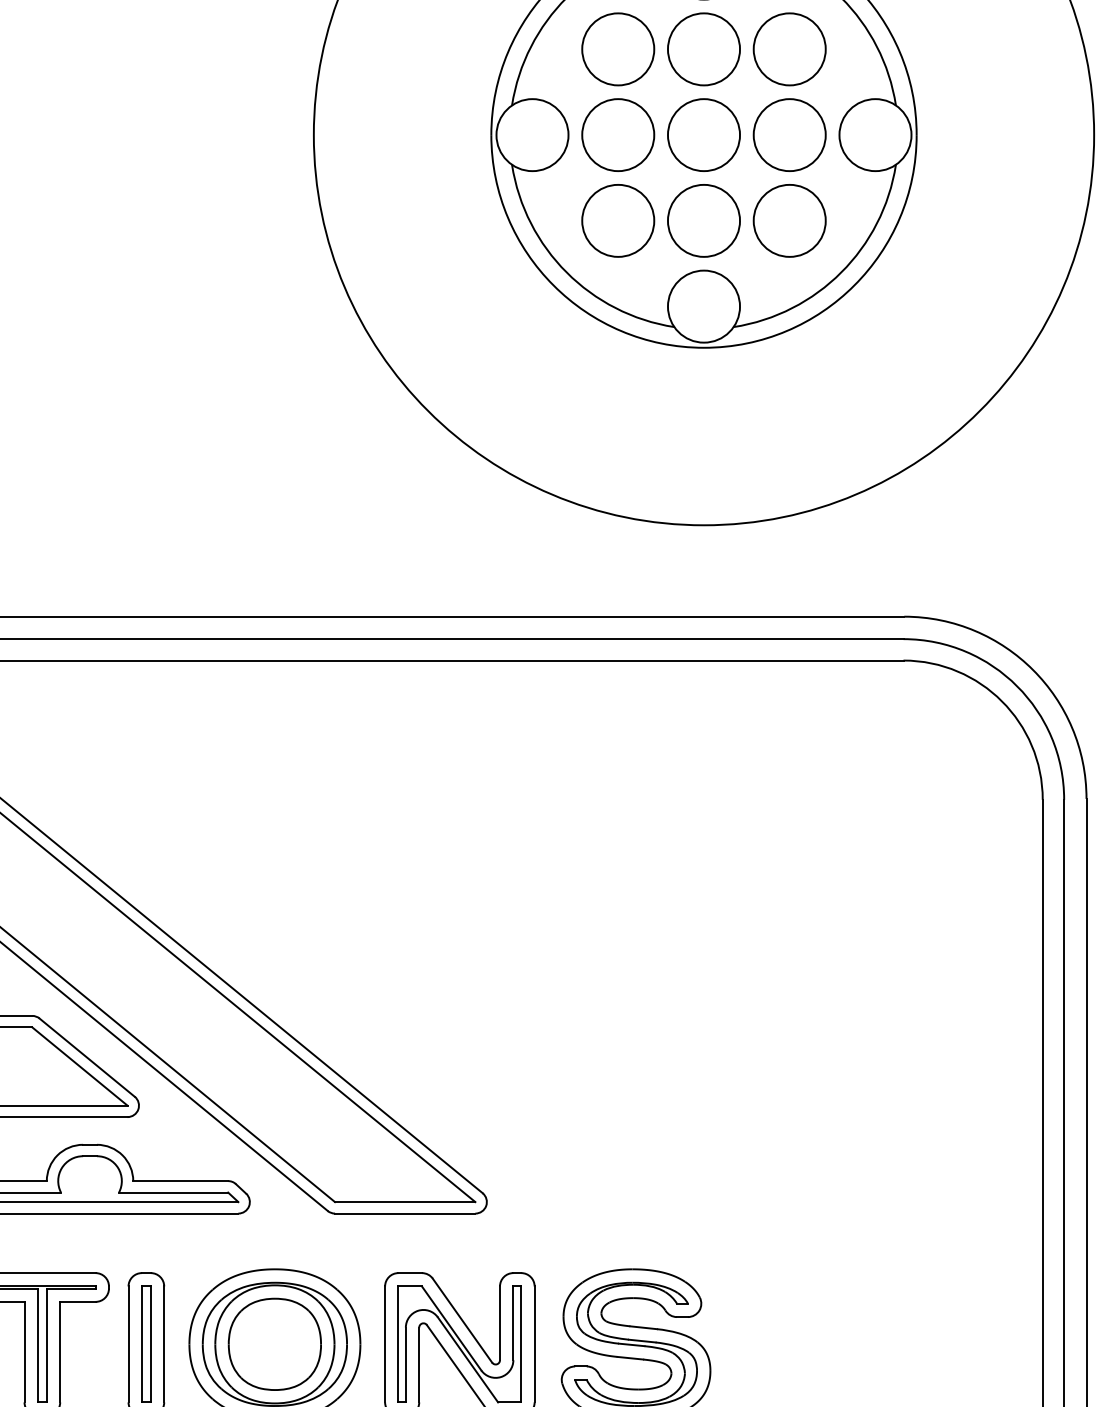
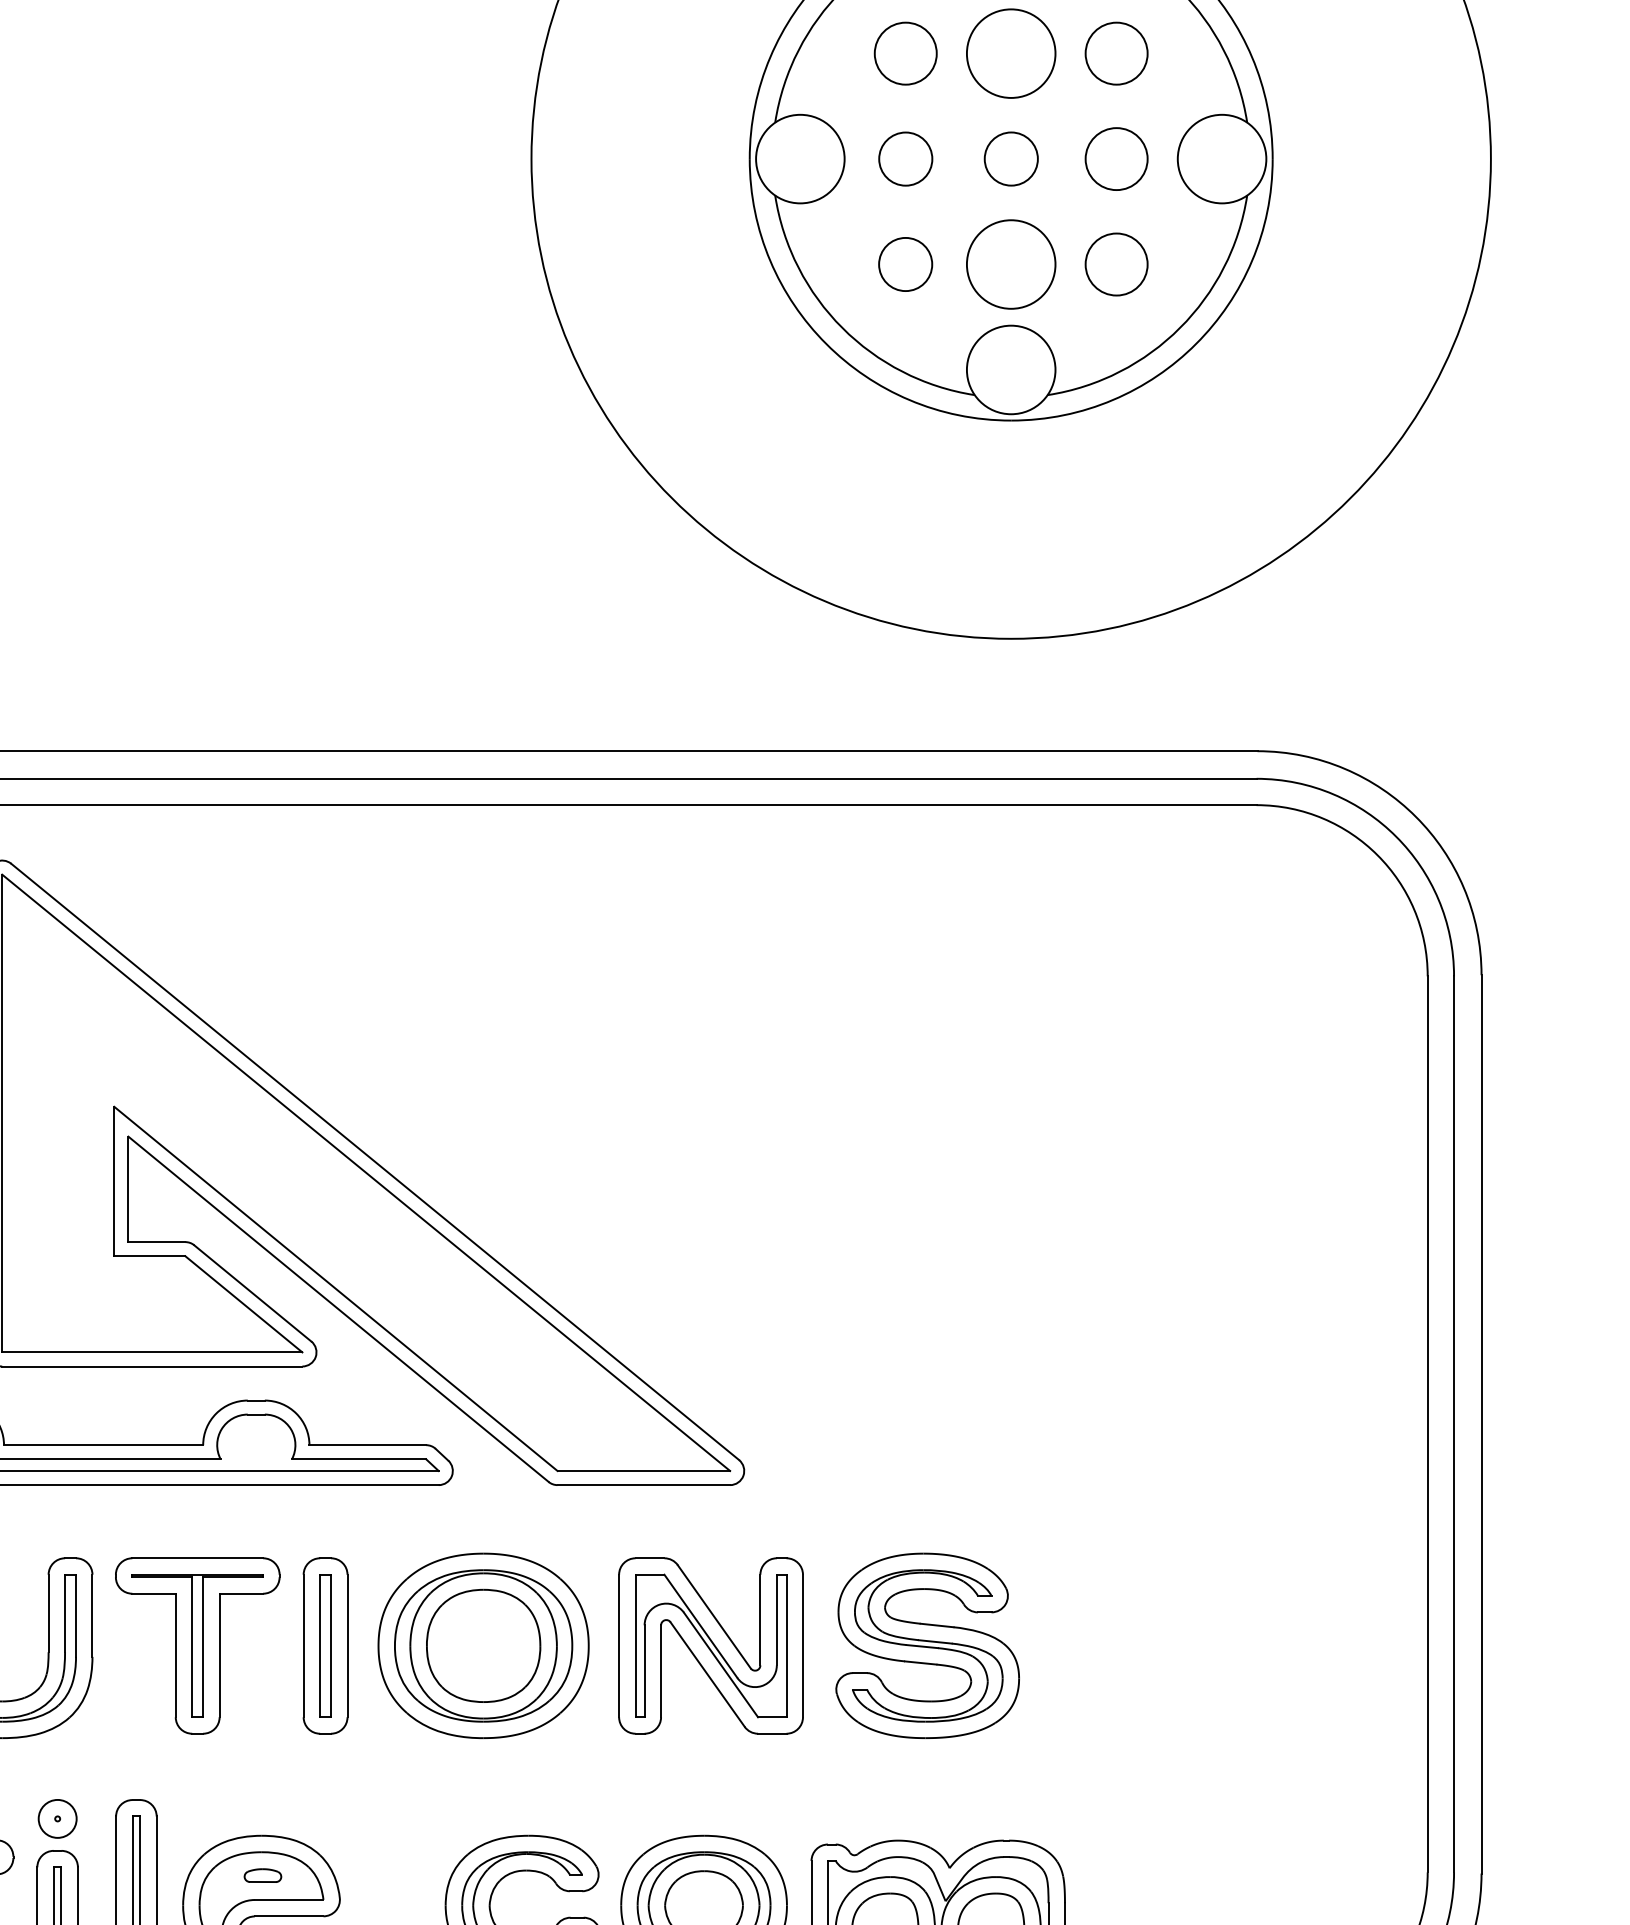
circle: (618, 49) -> (905, 53), size x0.7
circle: (789, 49) -> (1116, 53), size x0.7
circle: (618, 134) -> (905, 158), size x0.6
circle: (704, 134) -> (1011, 158), size x0.6
circle: (789, 134) -> (1116, 158), size x0.7
circle: (618, 220) -> (905, 264), size x0.6
circle: (789, 220) -> (1116, 264), size x0.7

